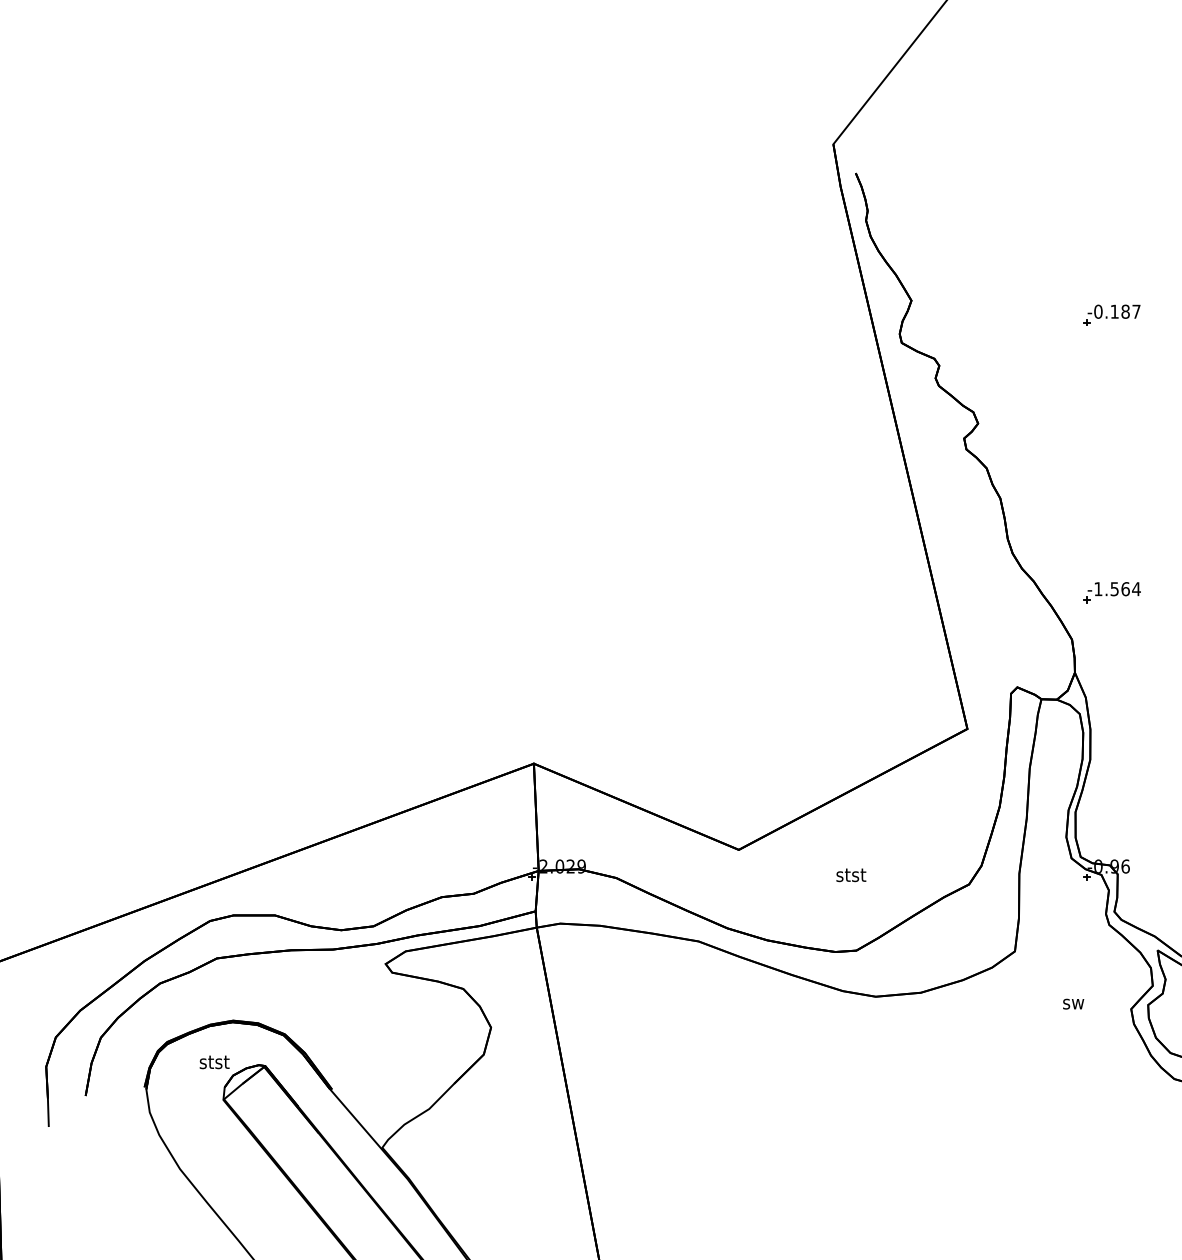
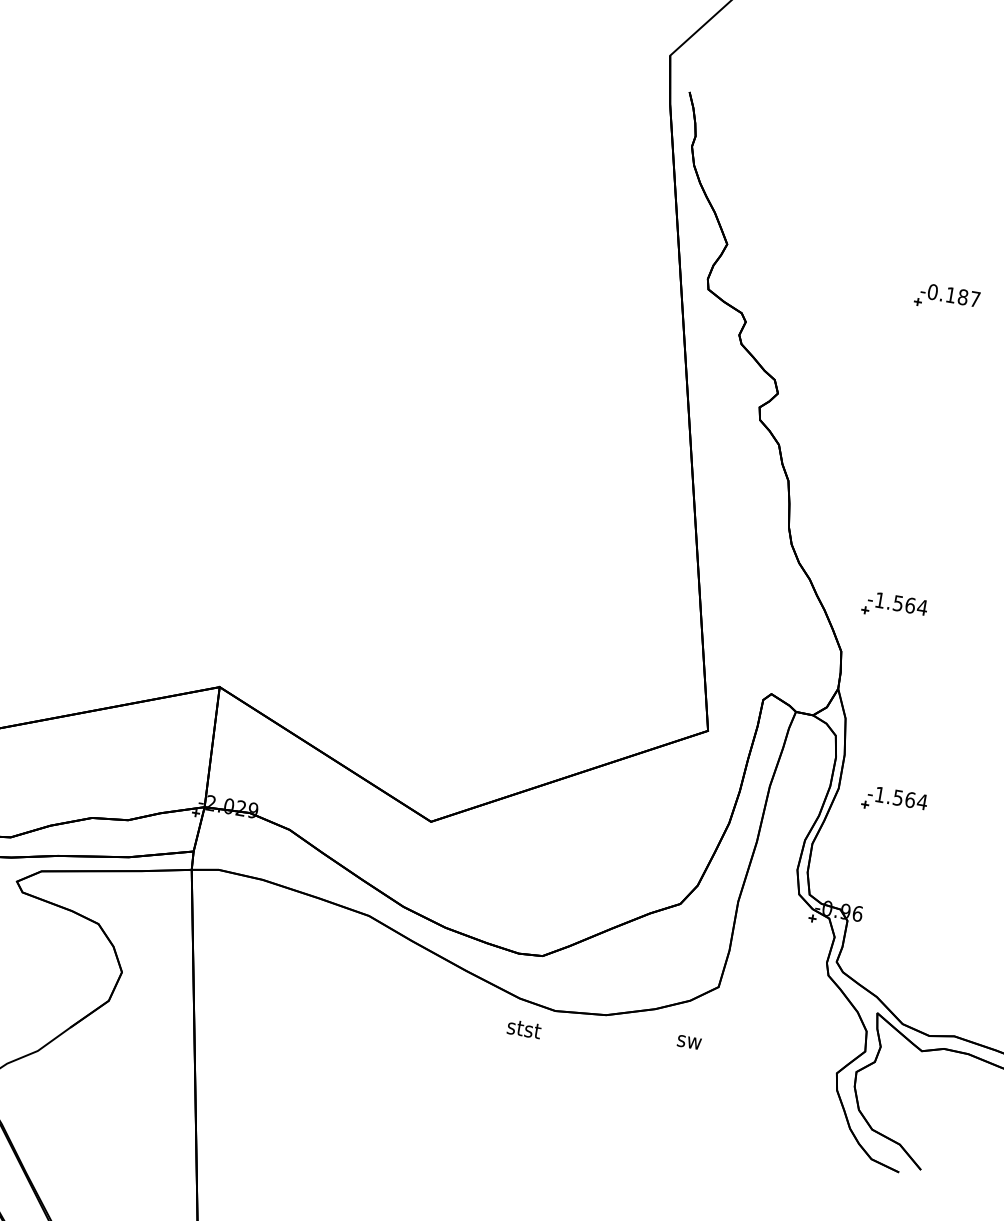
part: (1140, 762) -> (894, 801), added
text: (851, 875) -> (524, 1029), moved
text: (1073, 1003) -> (689, 1041), moved

